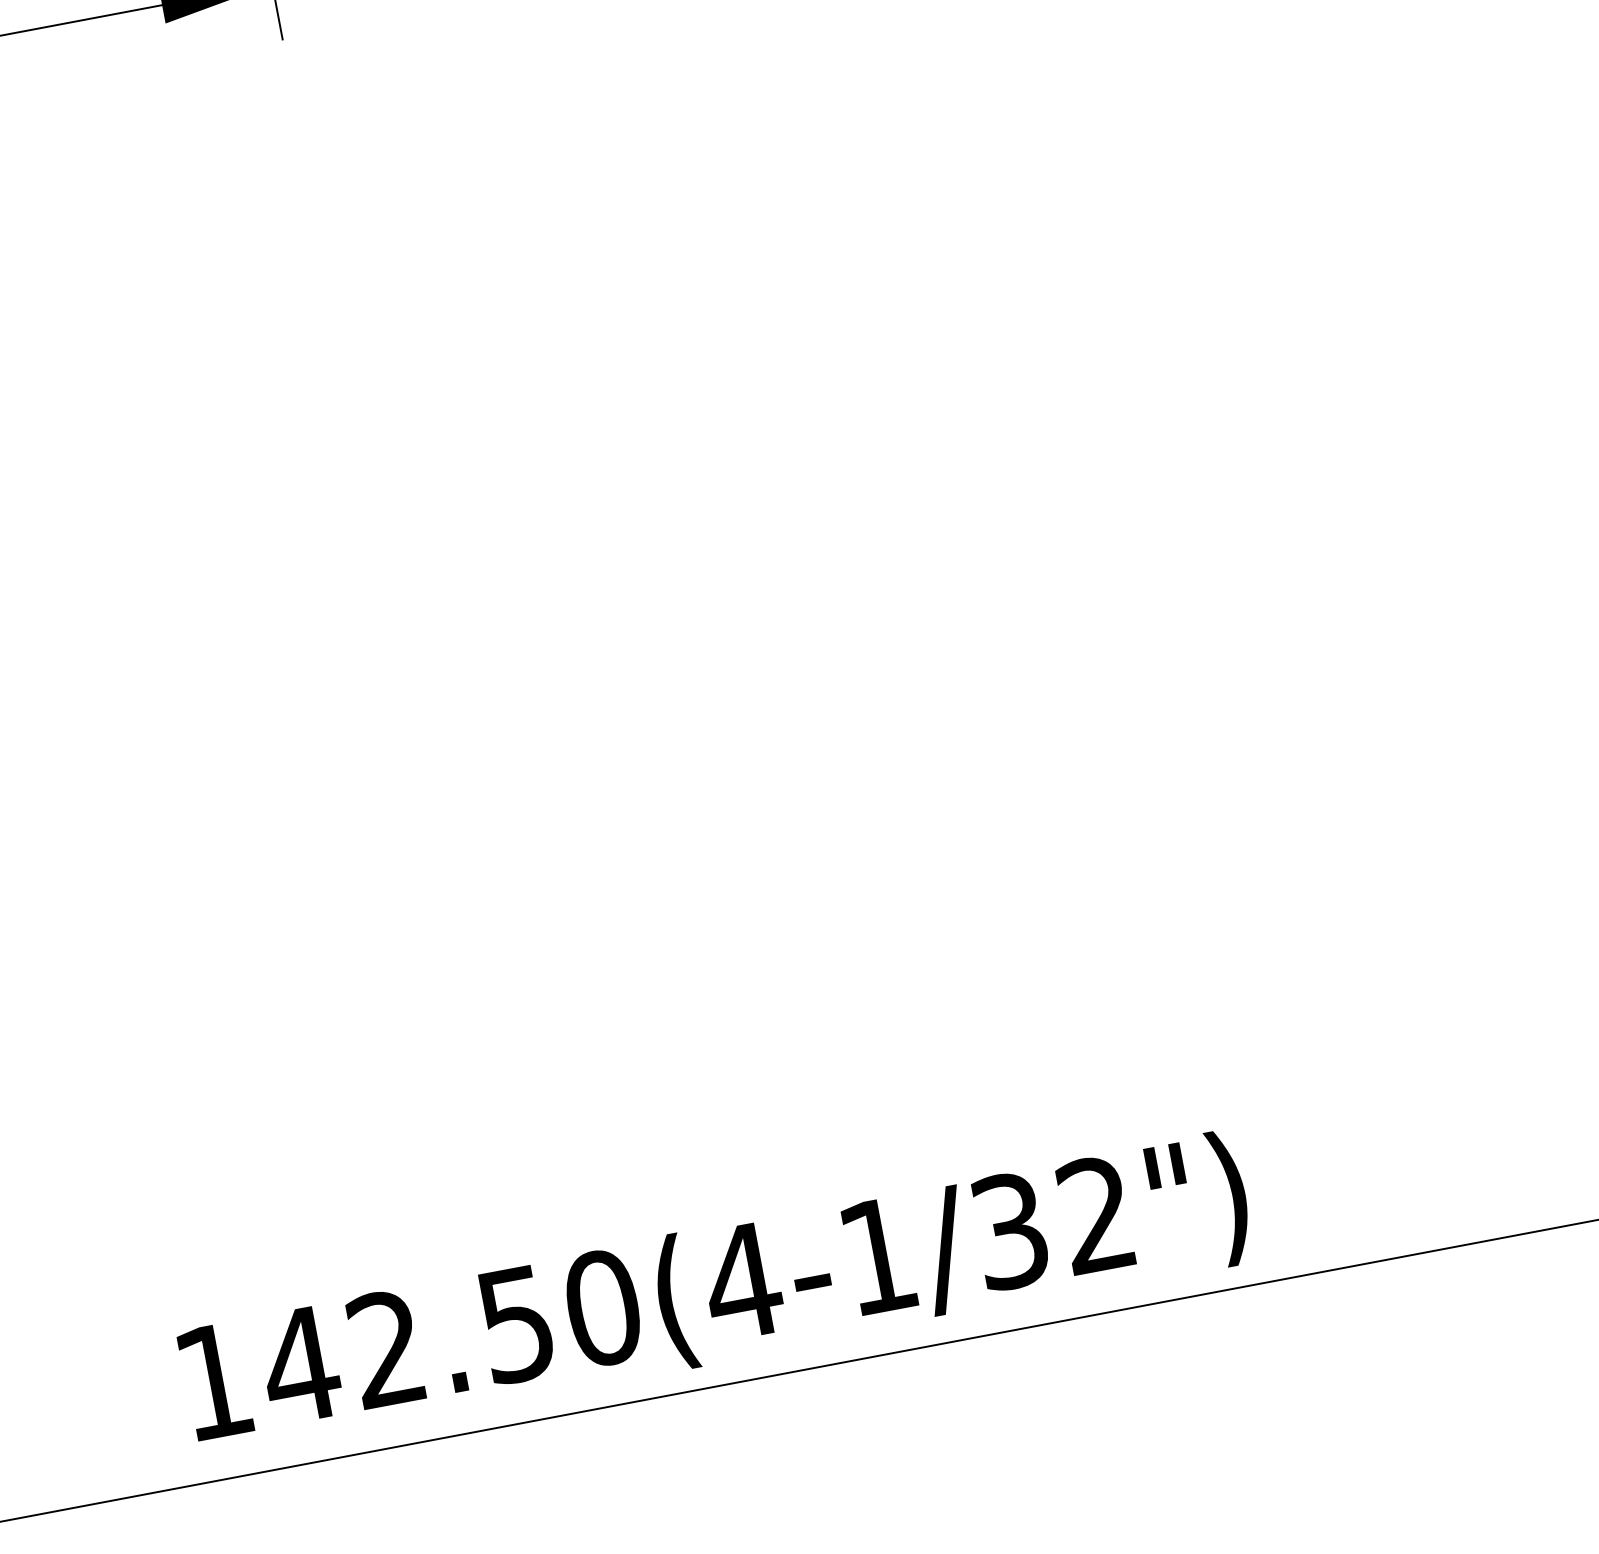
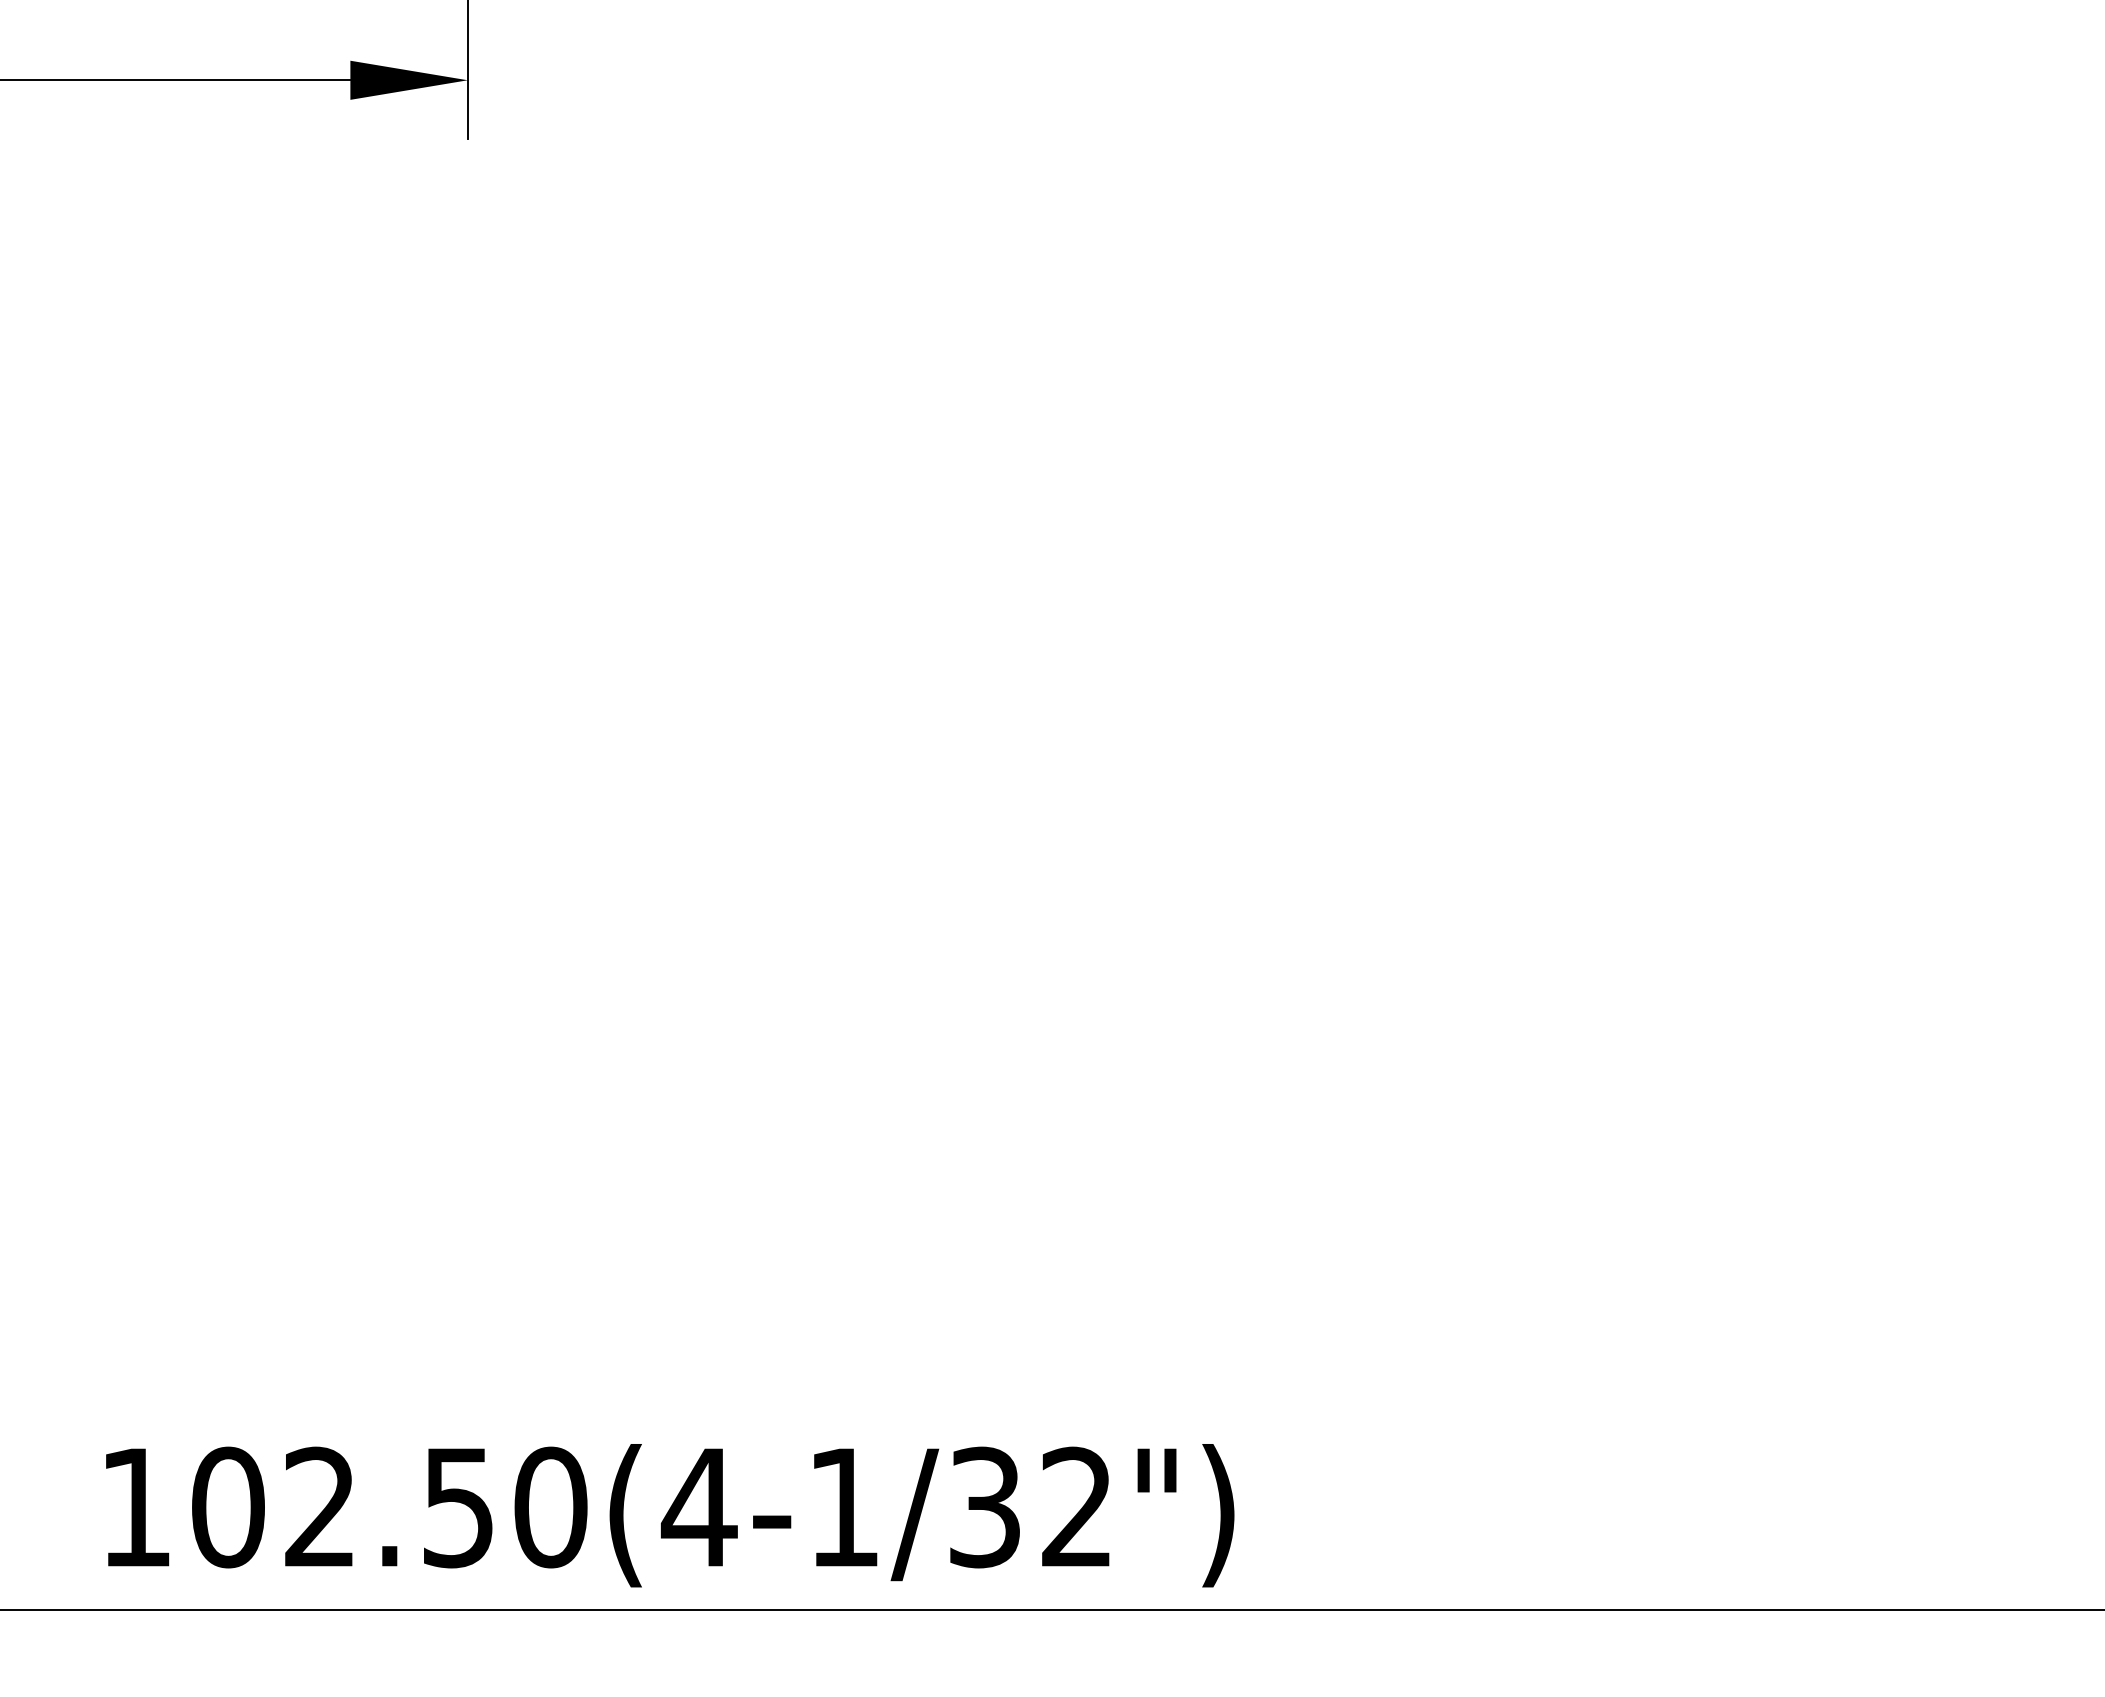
text: (299, 1365) -> (227, 1507), 142.50(4-1/32") -> 102.50(4-1/32")

